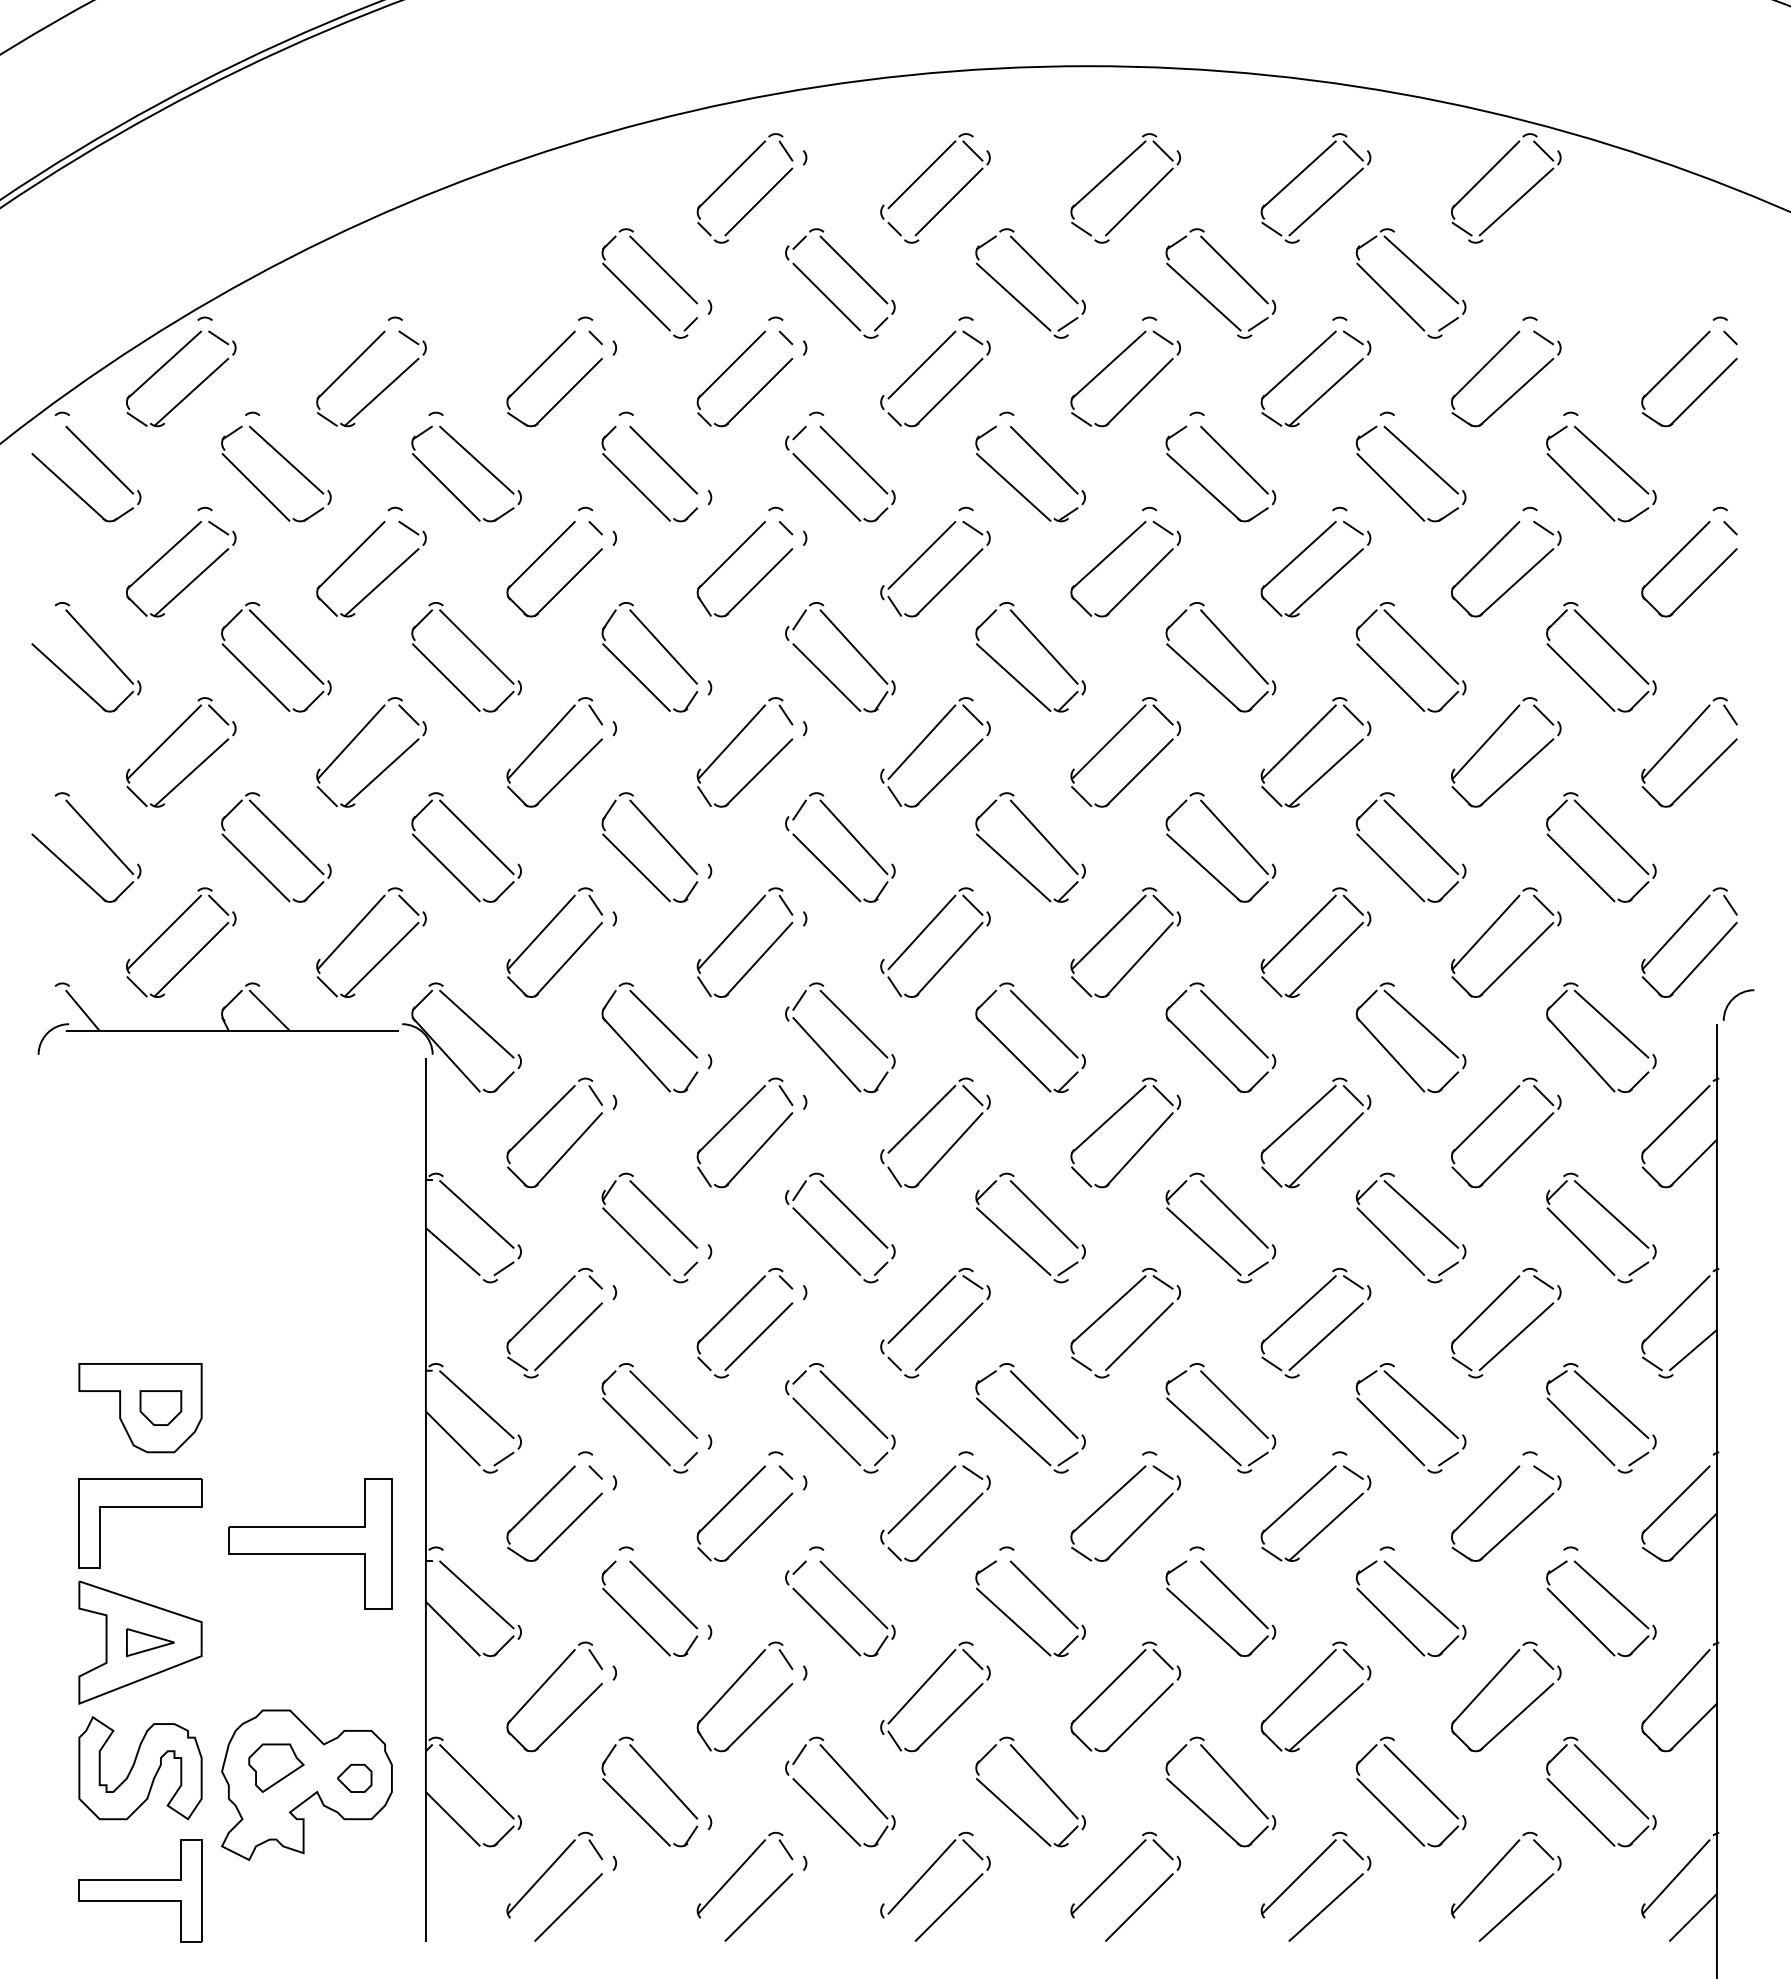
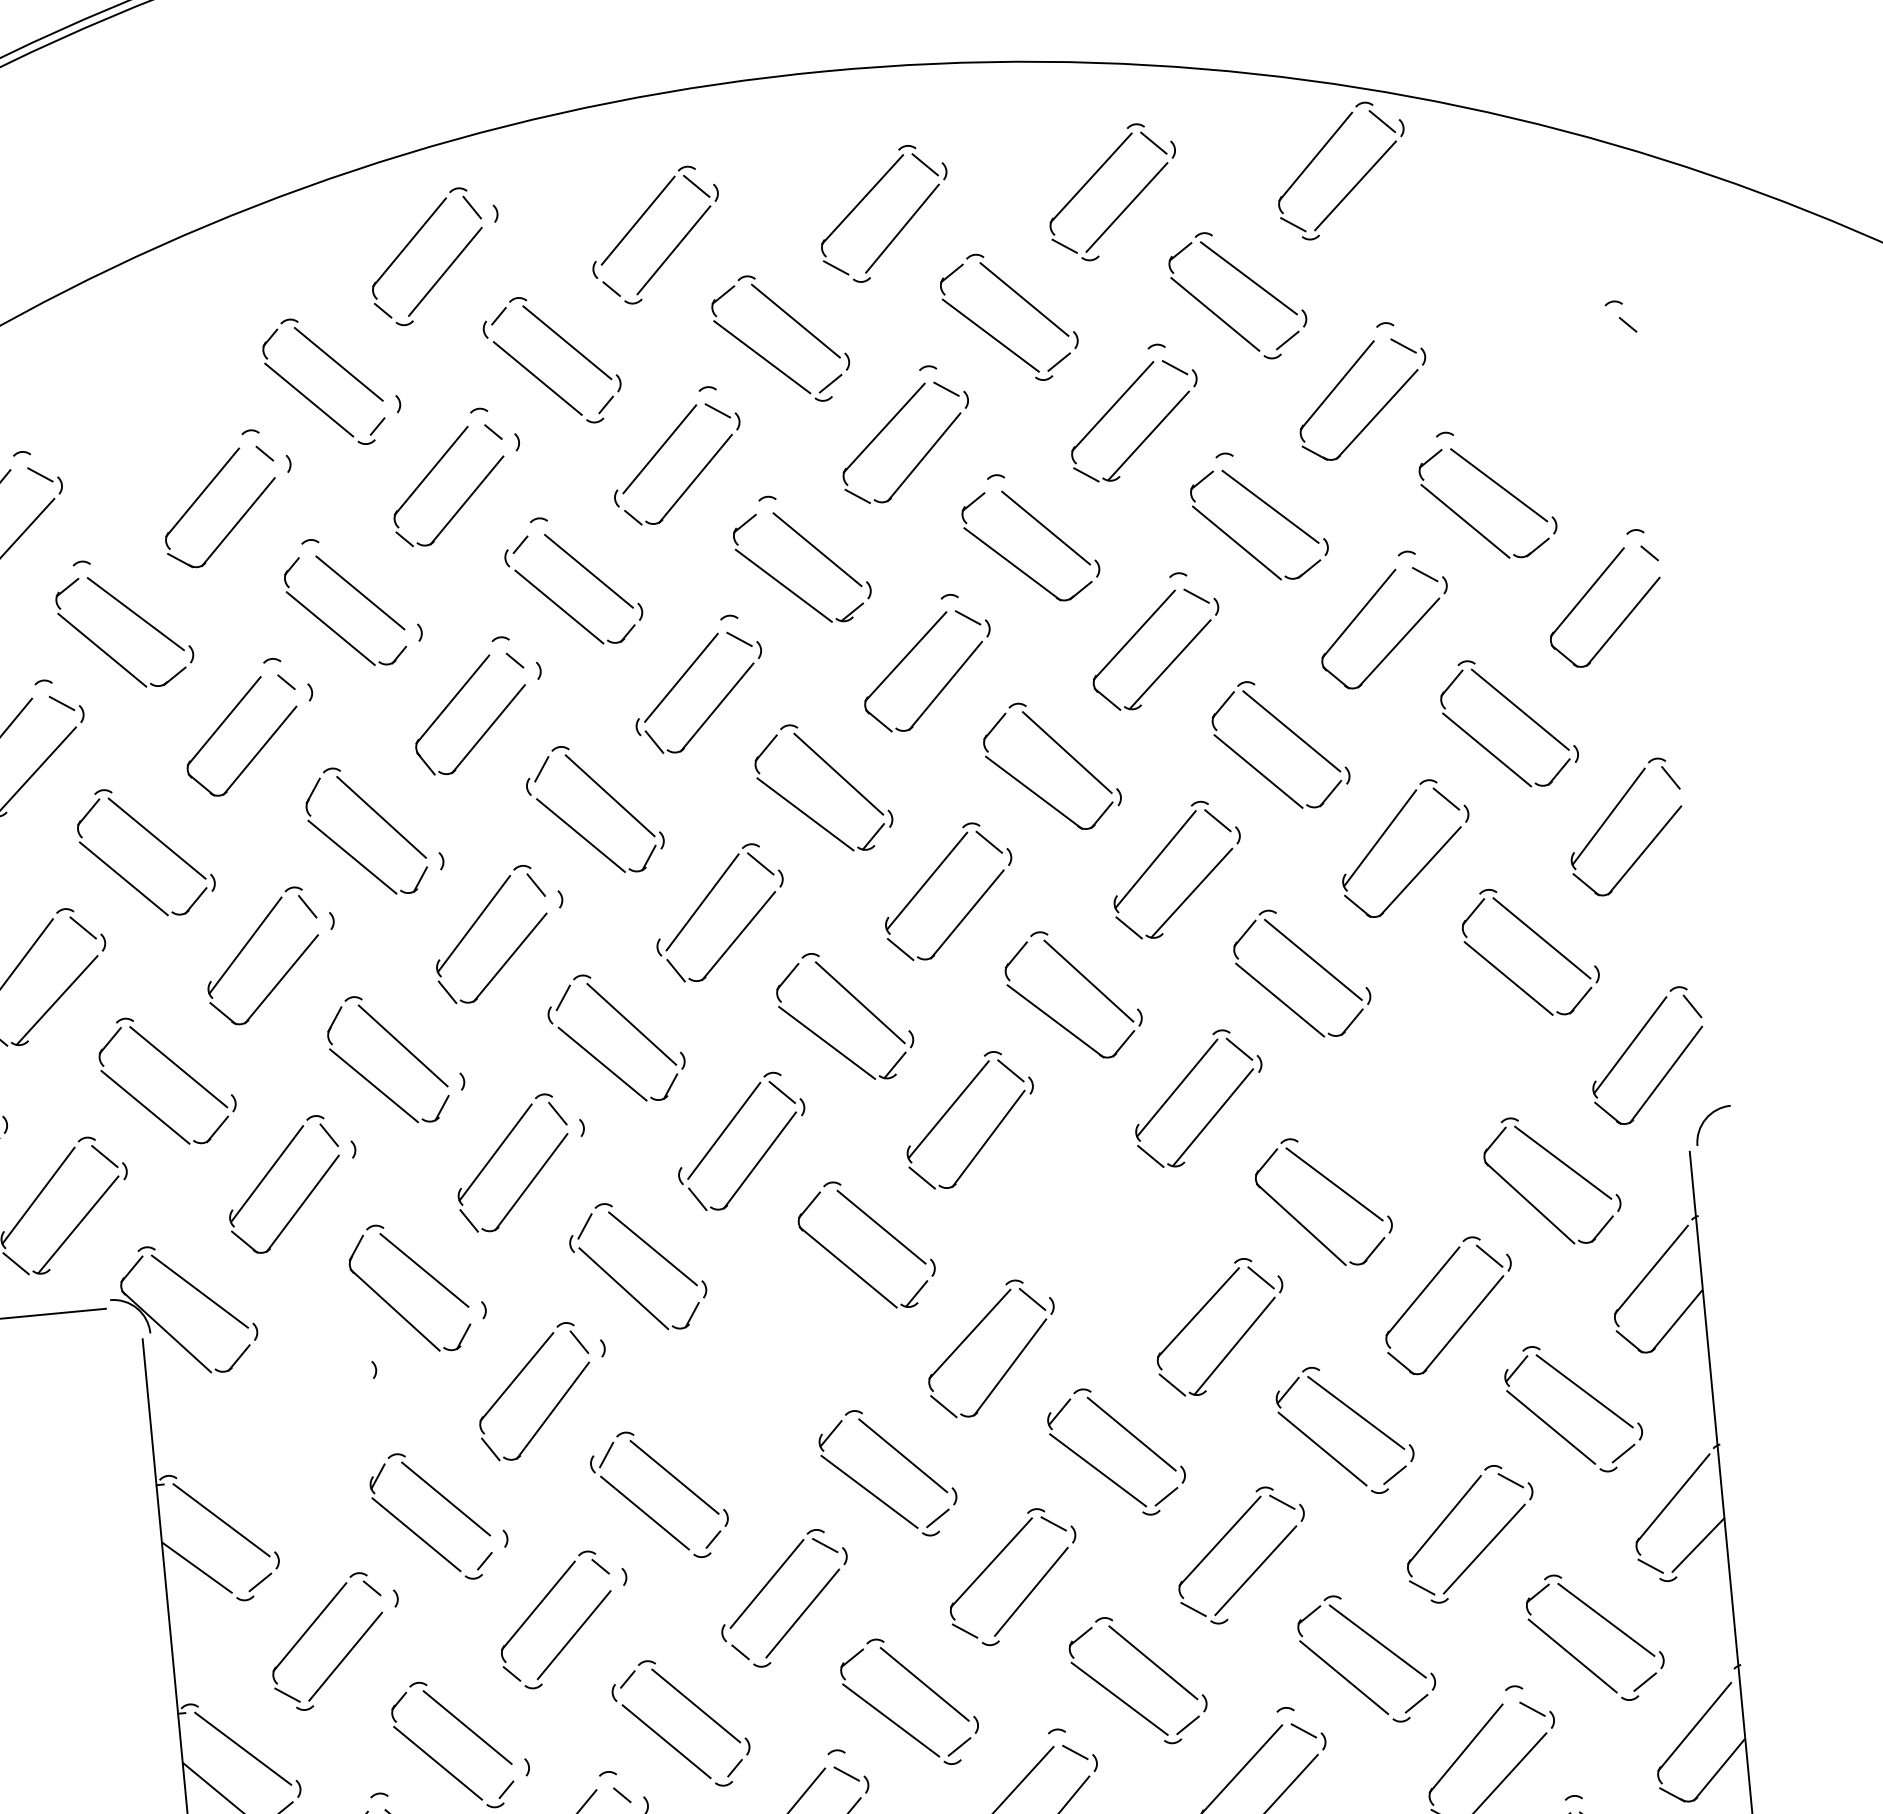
part: (1677, 365) -> (1567, 363), removed
part: (1519, 955) -> (1444, 1090), removed
part: (1233, 1024) -> (1108, 1206), removed
part: (542, 1119) -> (289, 1398), removed
part: (923, 1119) -> (747, 1355), removed

